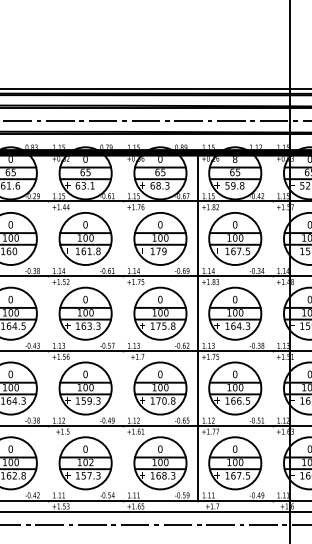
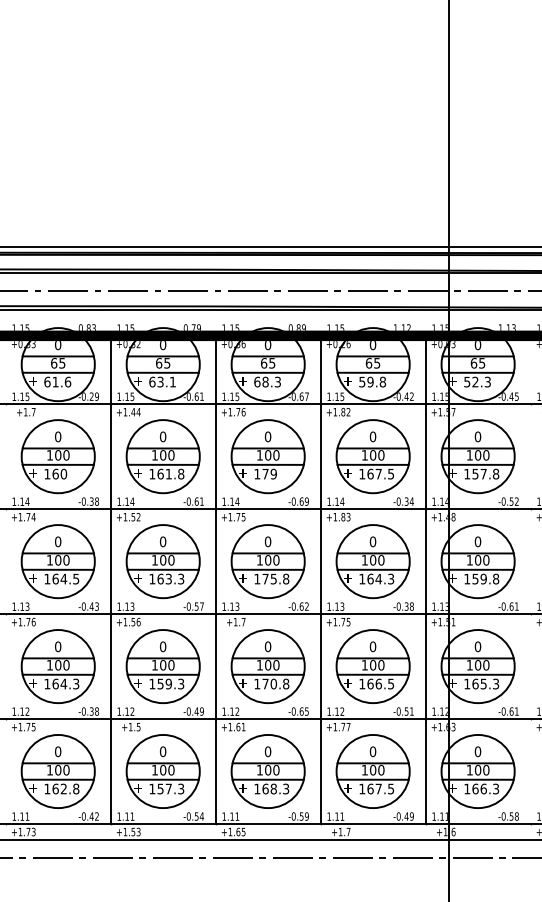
text: (234, 159) -> (372, 345), 8 -> 0
line: (48, 326) -> (110, 579), added
line: (122, 326) -> (215, 579), added
line: (272, 326) -> (425, 579), added
text: (91, 462) -> (171, 770), 102 -> 100

